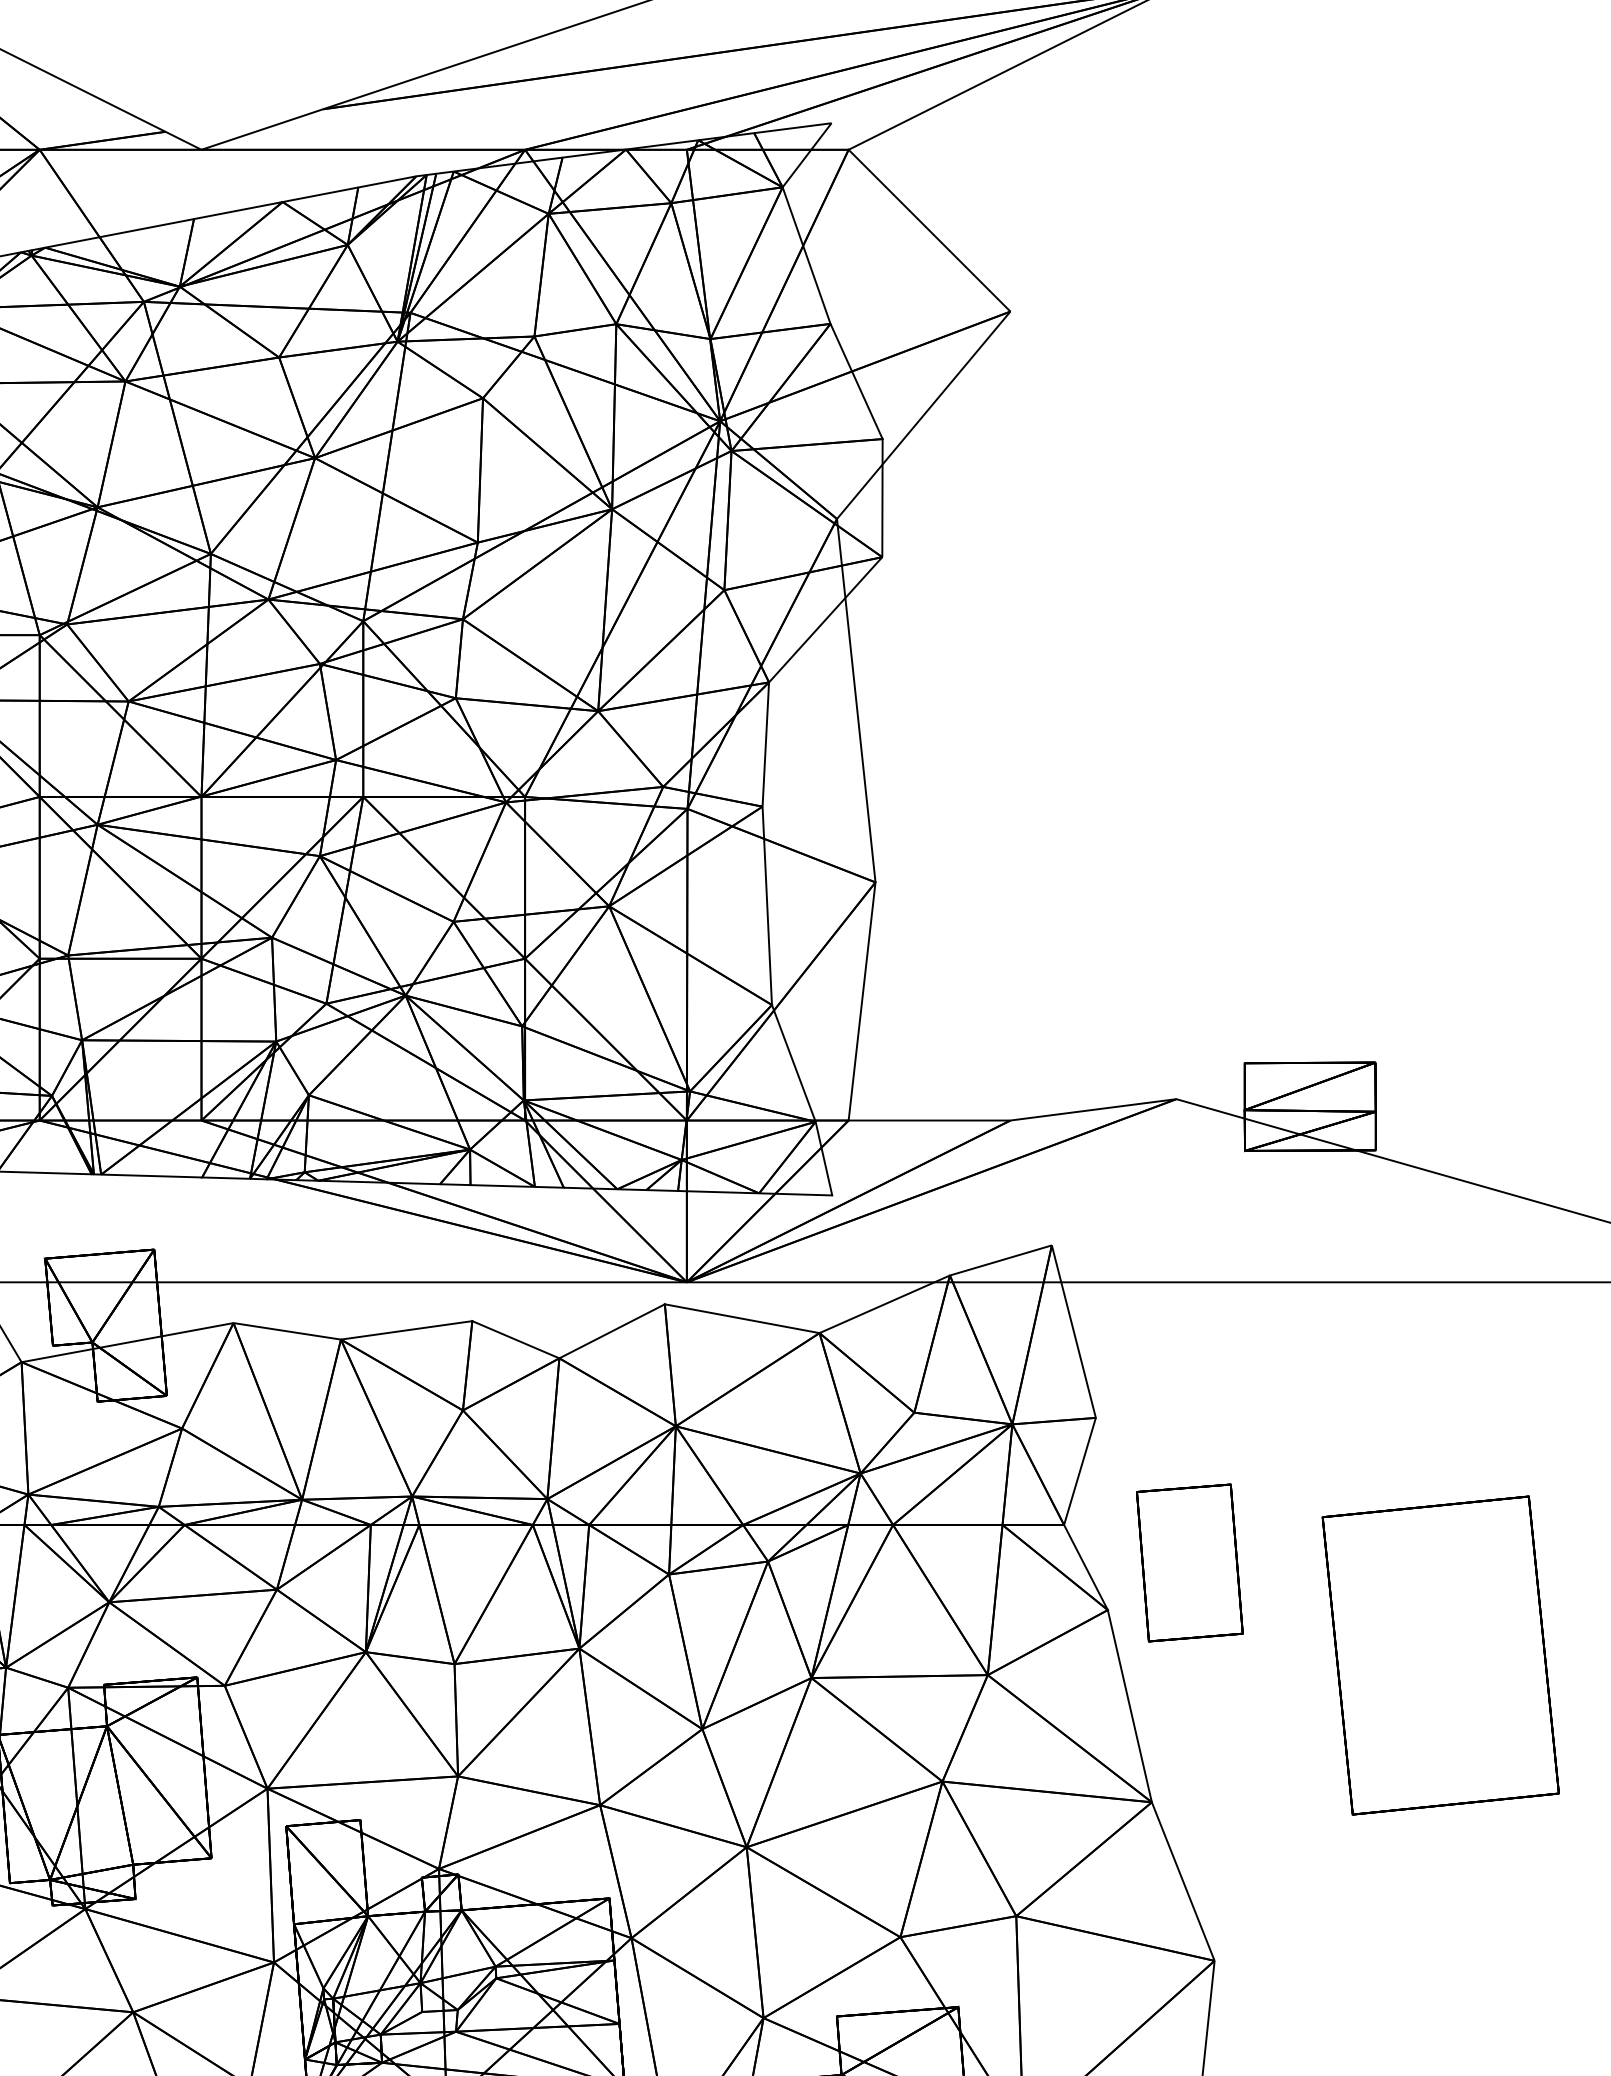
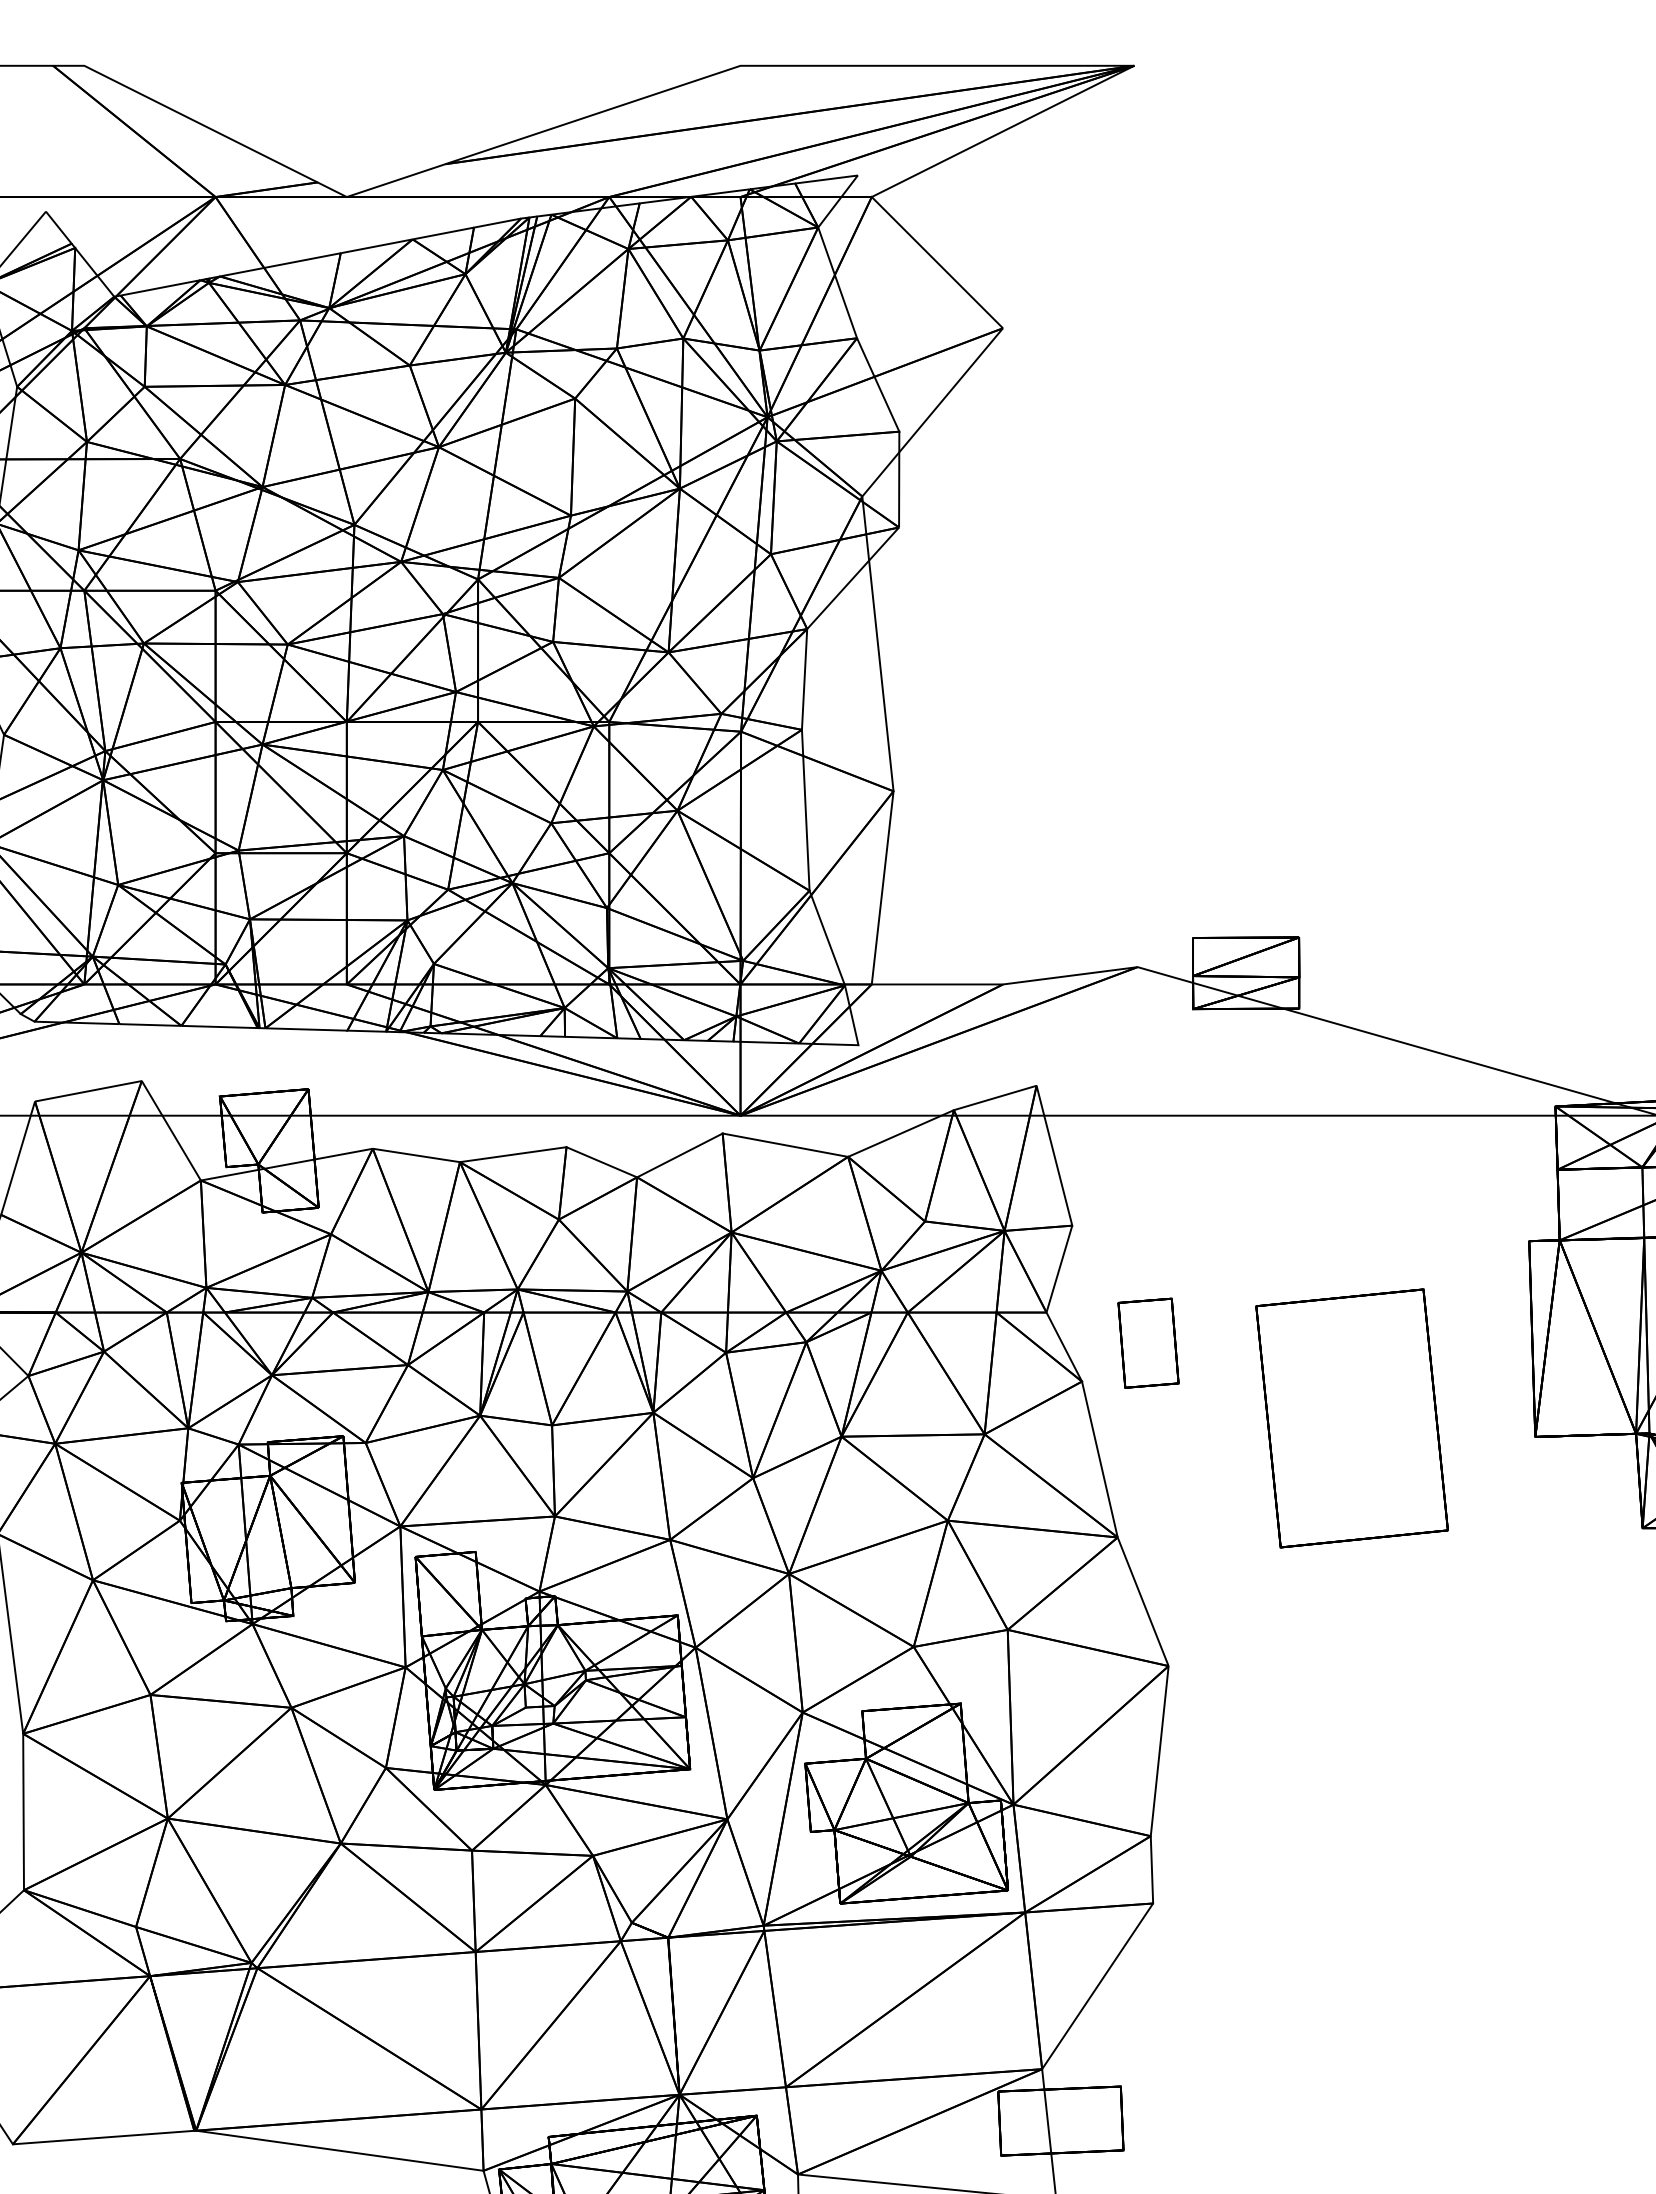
part: (1189, 1561) -> (1148, 1342), size x0.7

